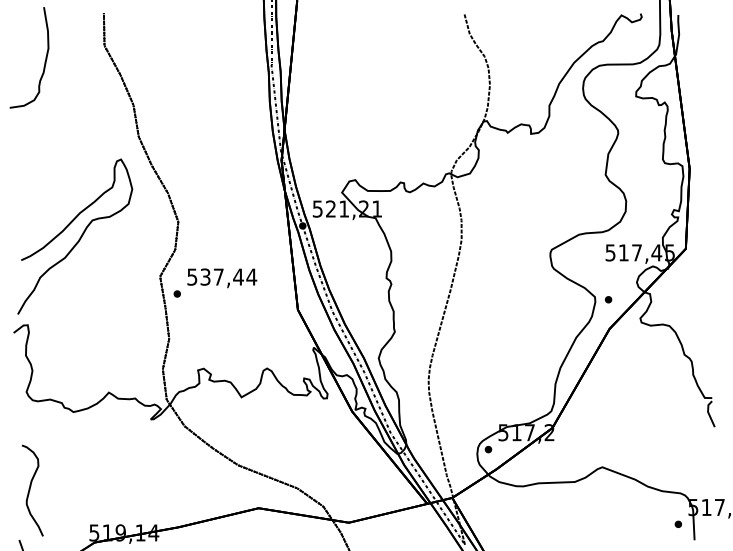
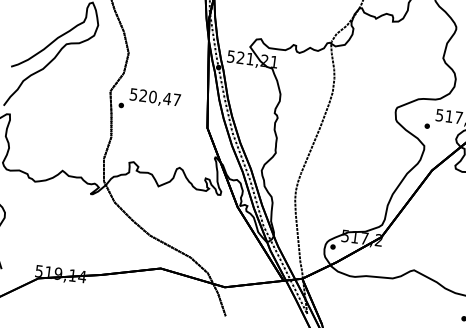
text: (228, 276) -> (160, 97), 537,44 -> 520,47
part: (608, 299) -> (427, 126), moved

